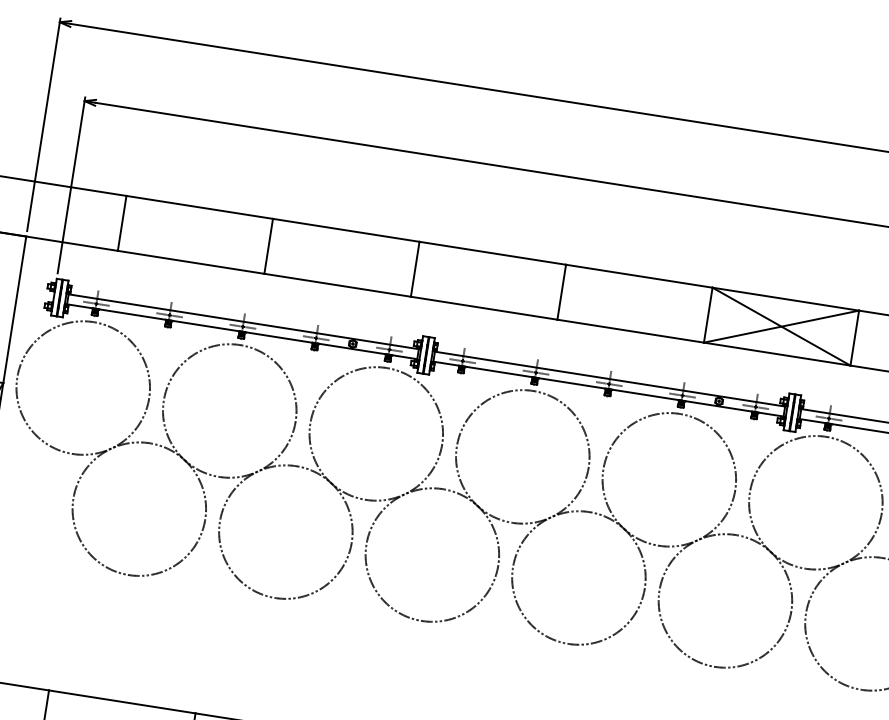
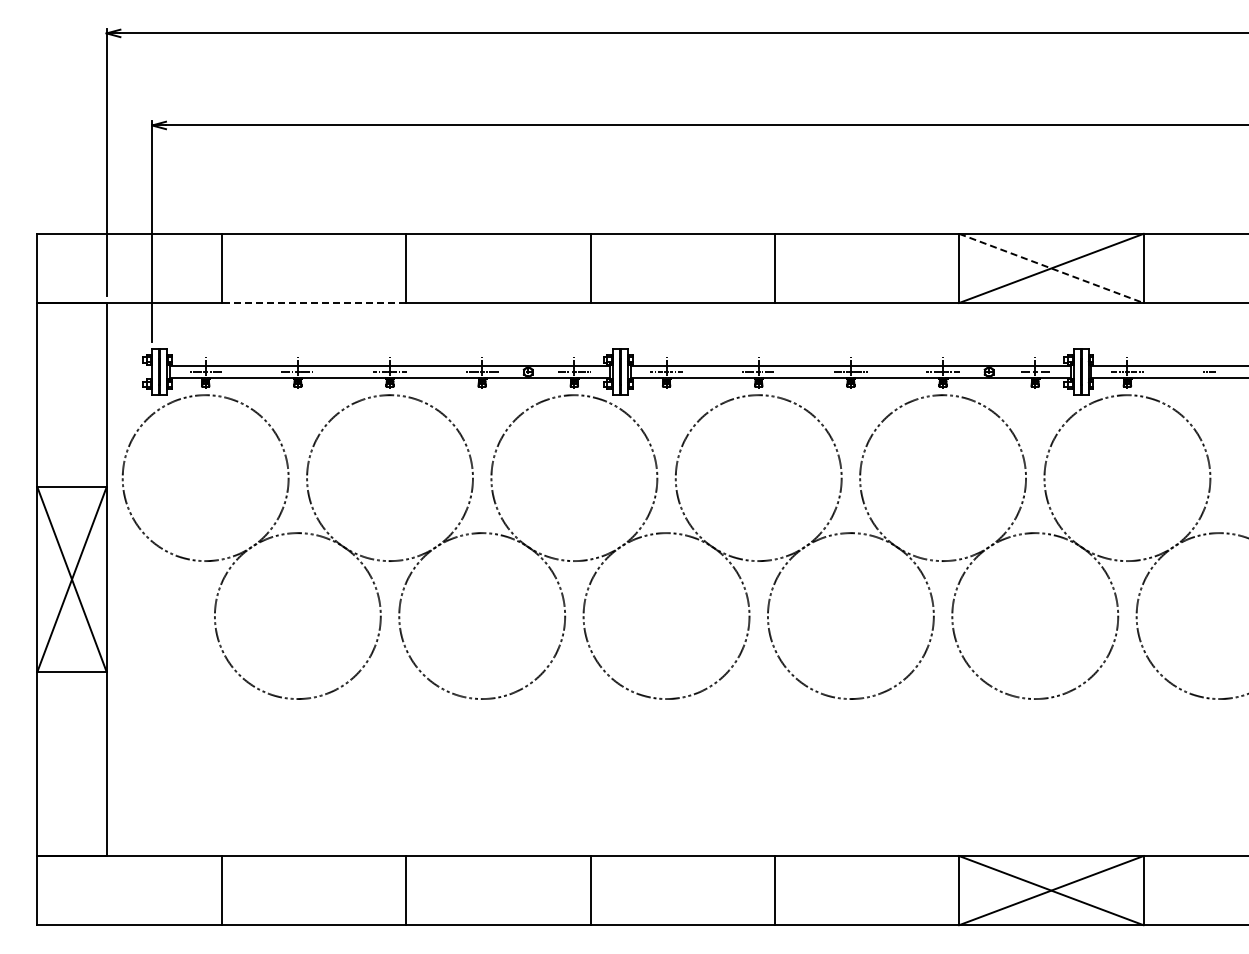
line: (190, 262) -> (313, 303), solid -> dashed
line: (781, 326) -> (1051, 268), solid -> dashed

